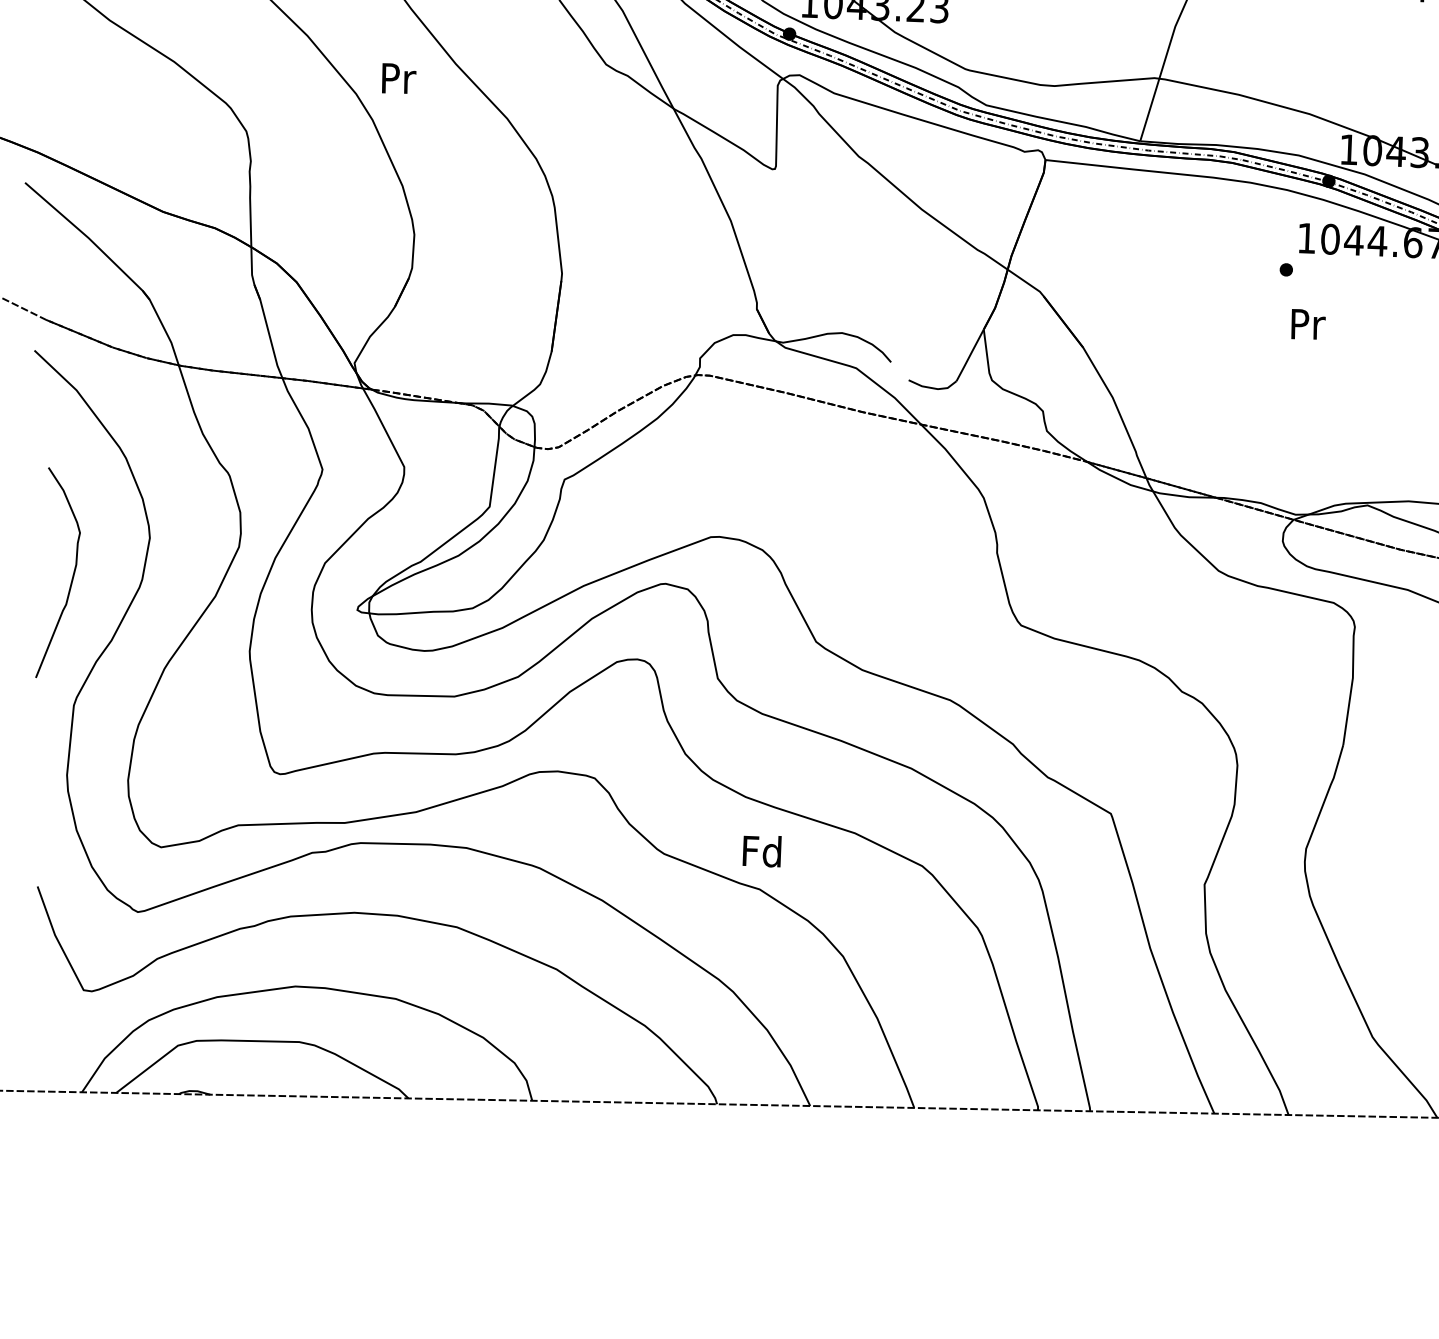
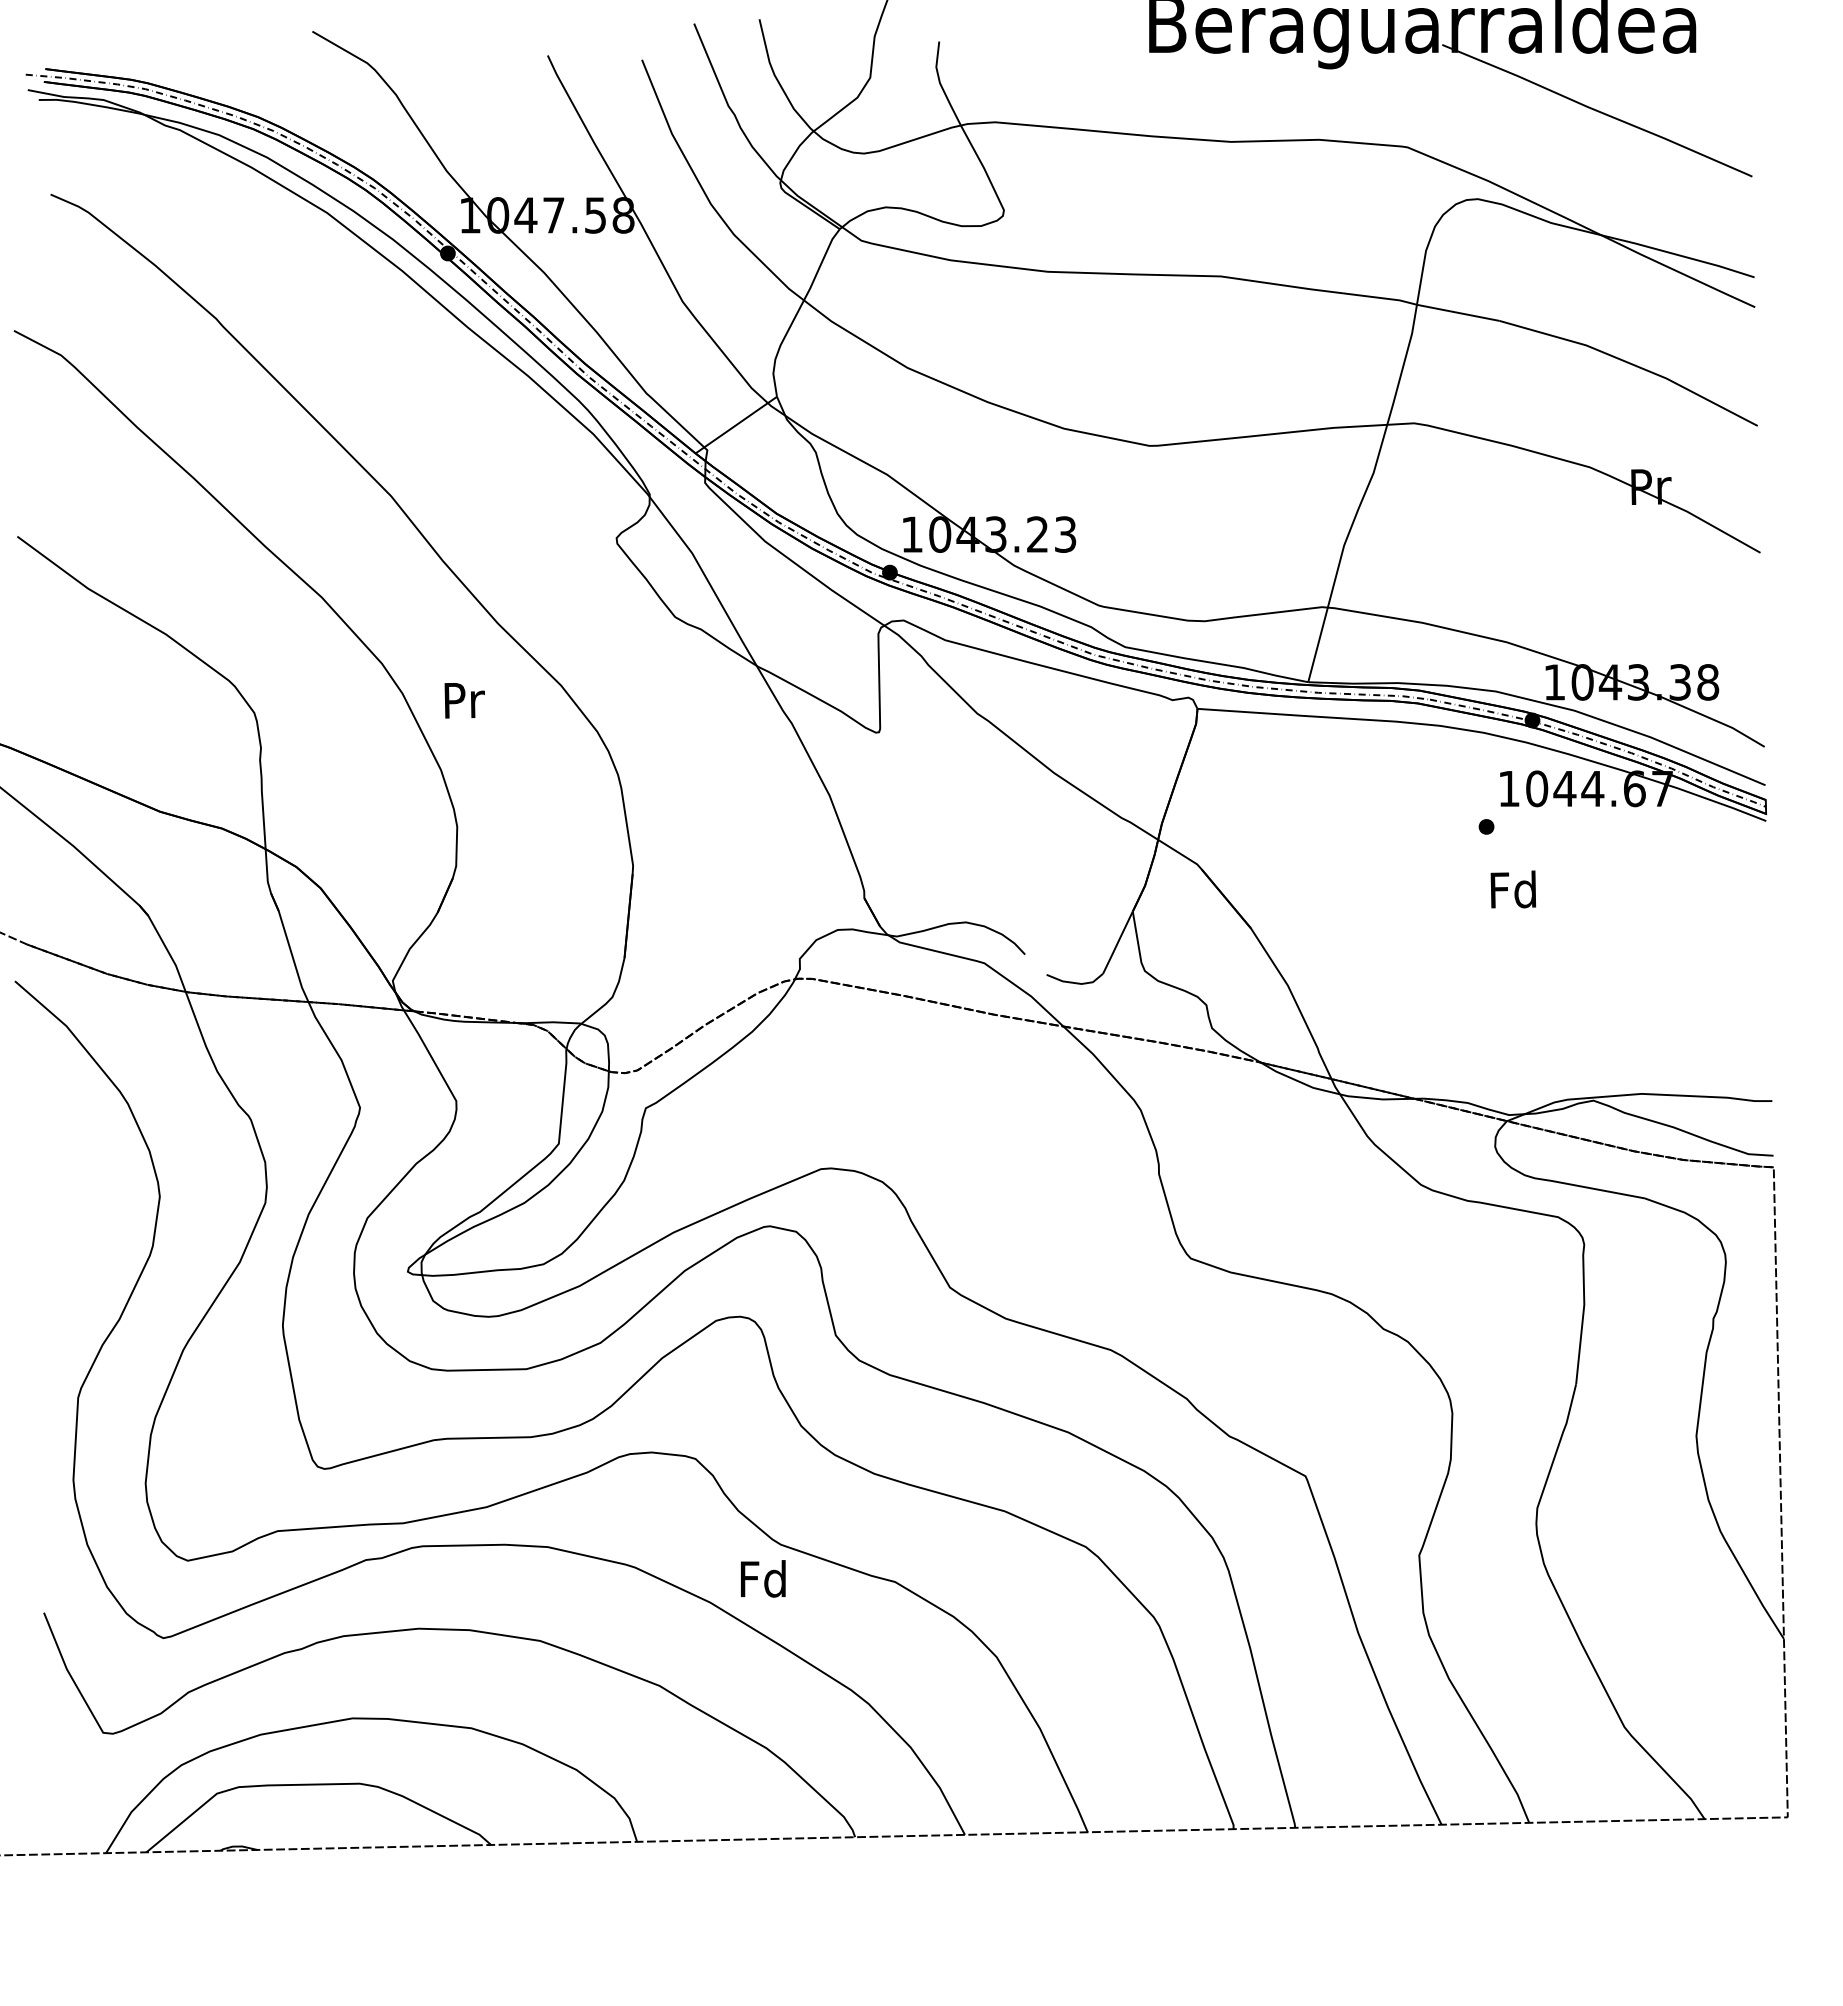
text: (398, 78) -> (464, 700), moved
text: (1307, 323) -> (1513, 889), Pr -> Fd
curve: (72, 575) -> (70, 1244), removed
text: (762, 850) -> (763, 1578), moved

